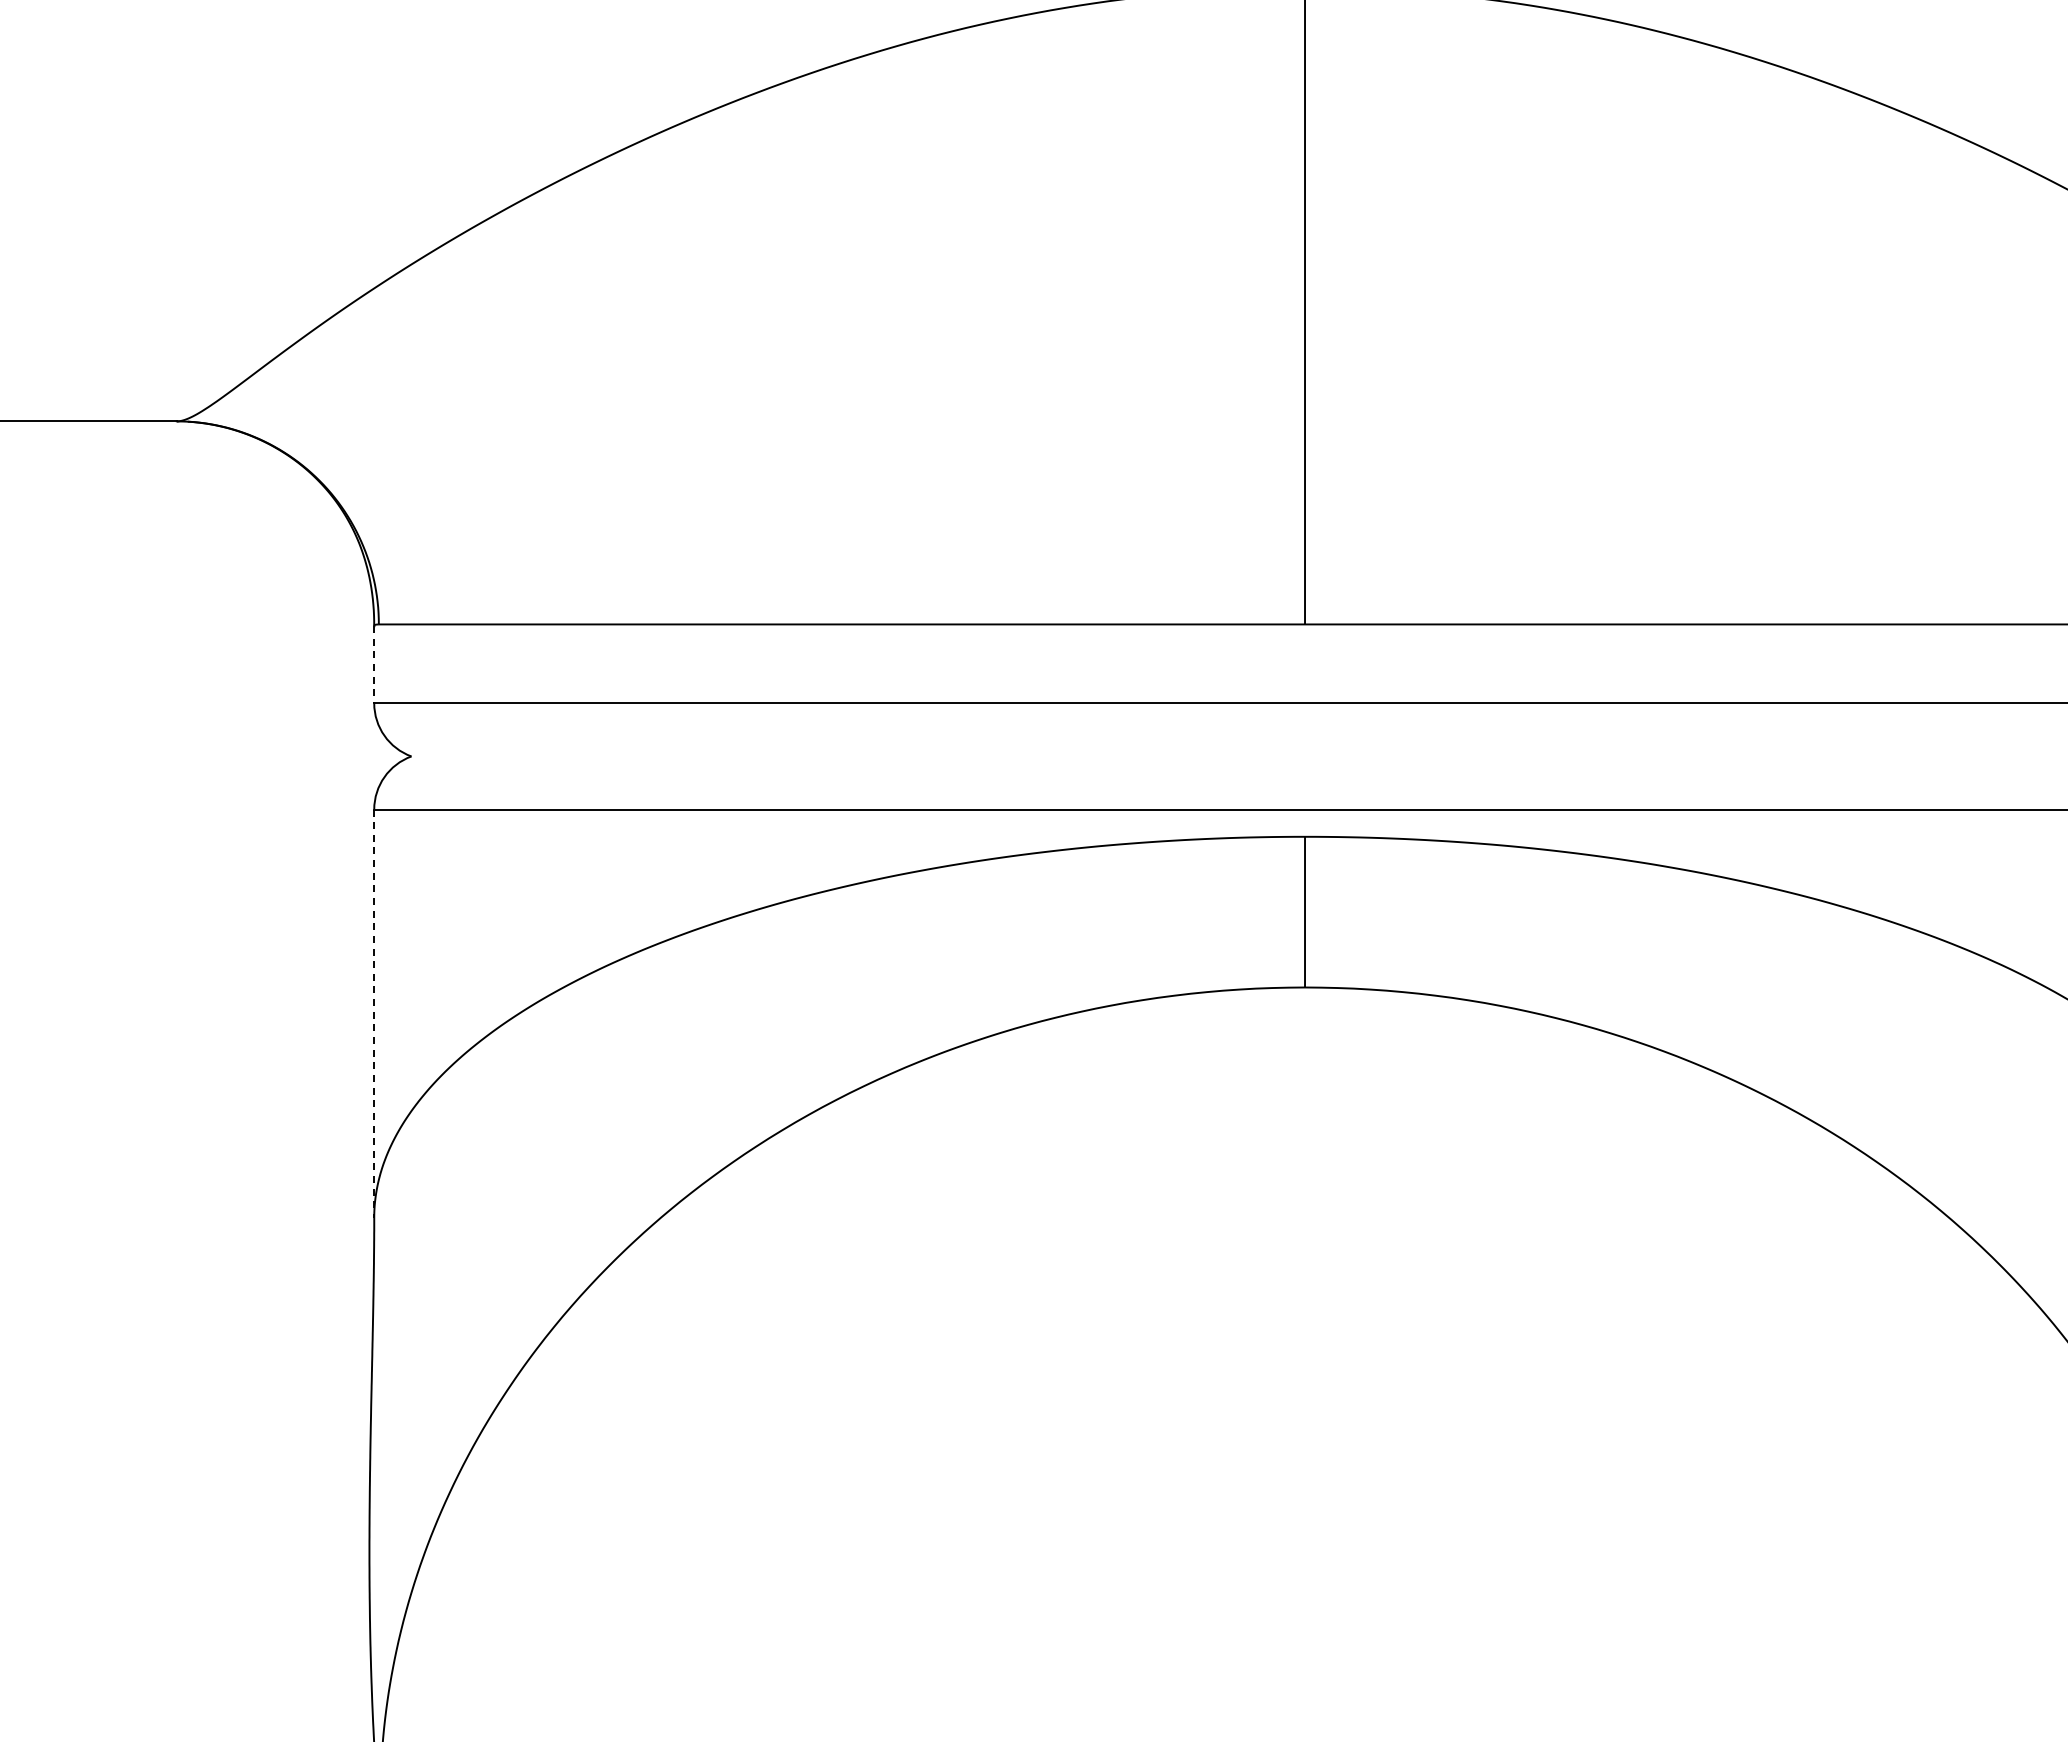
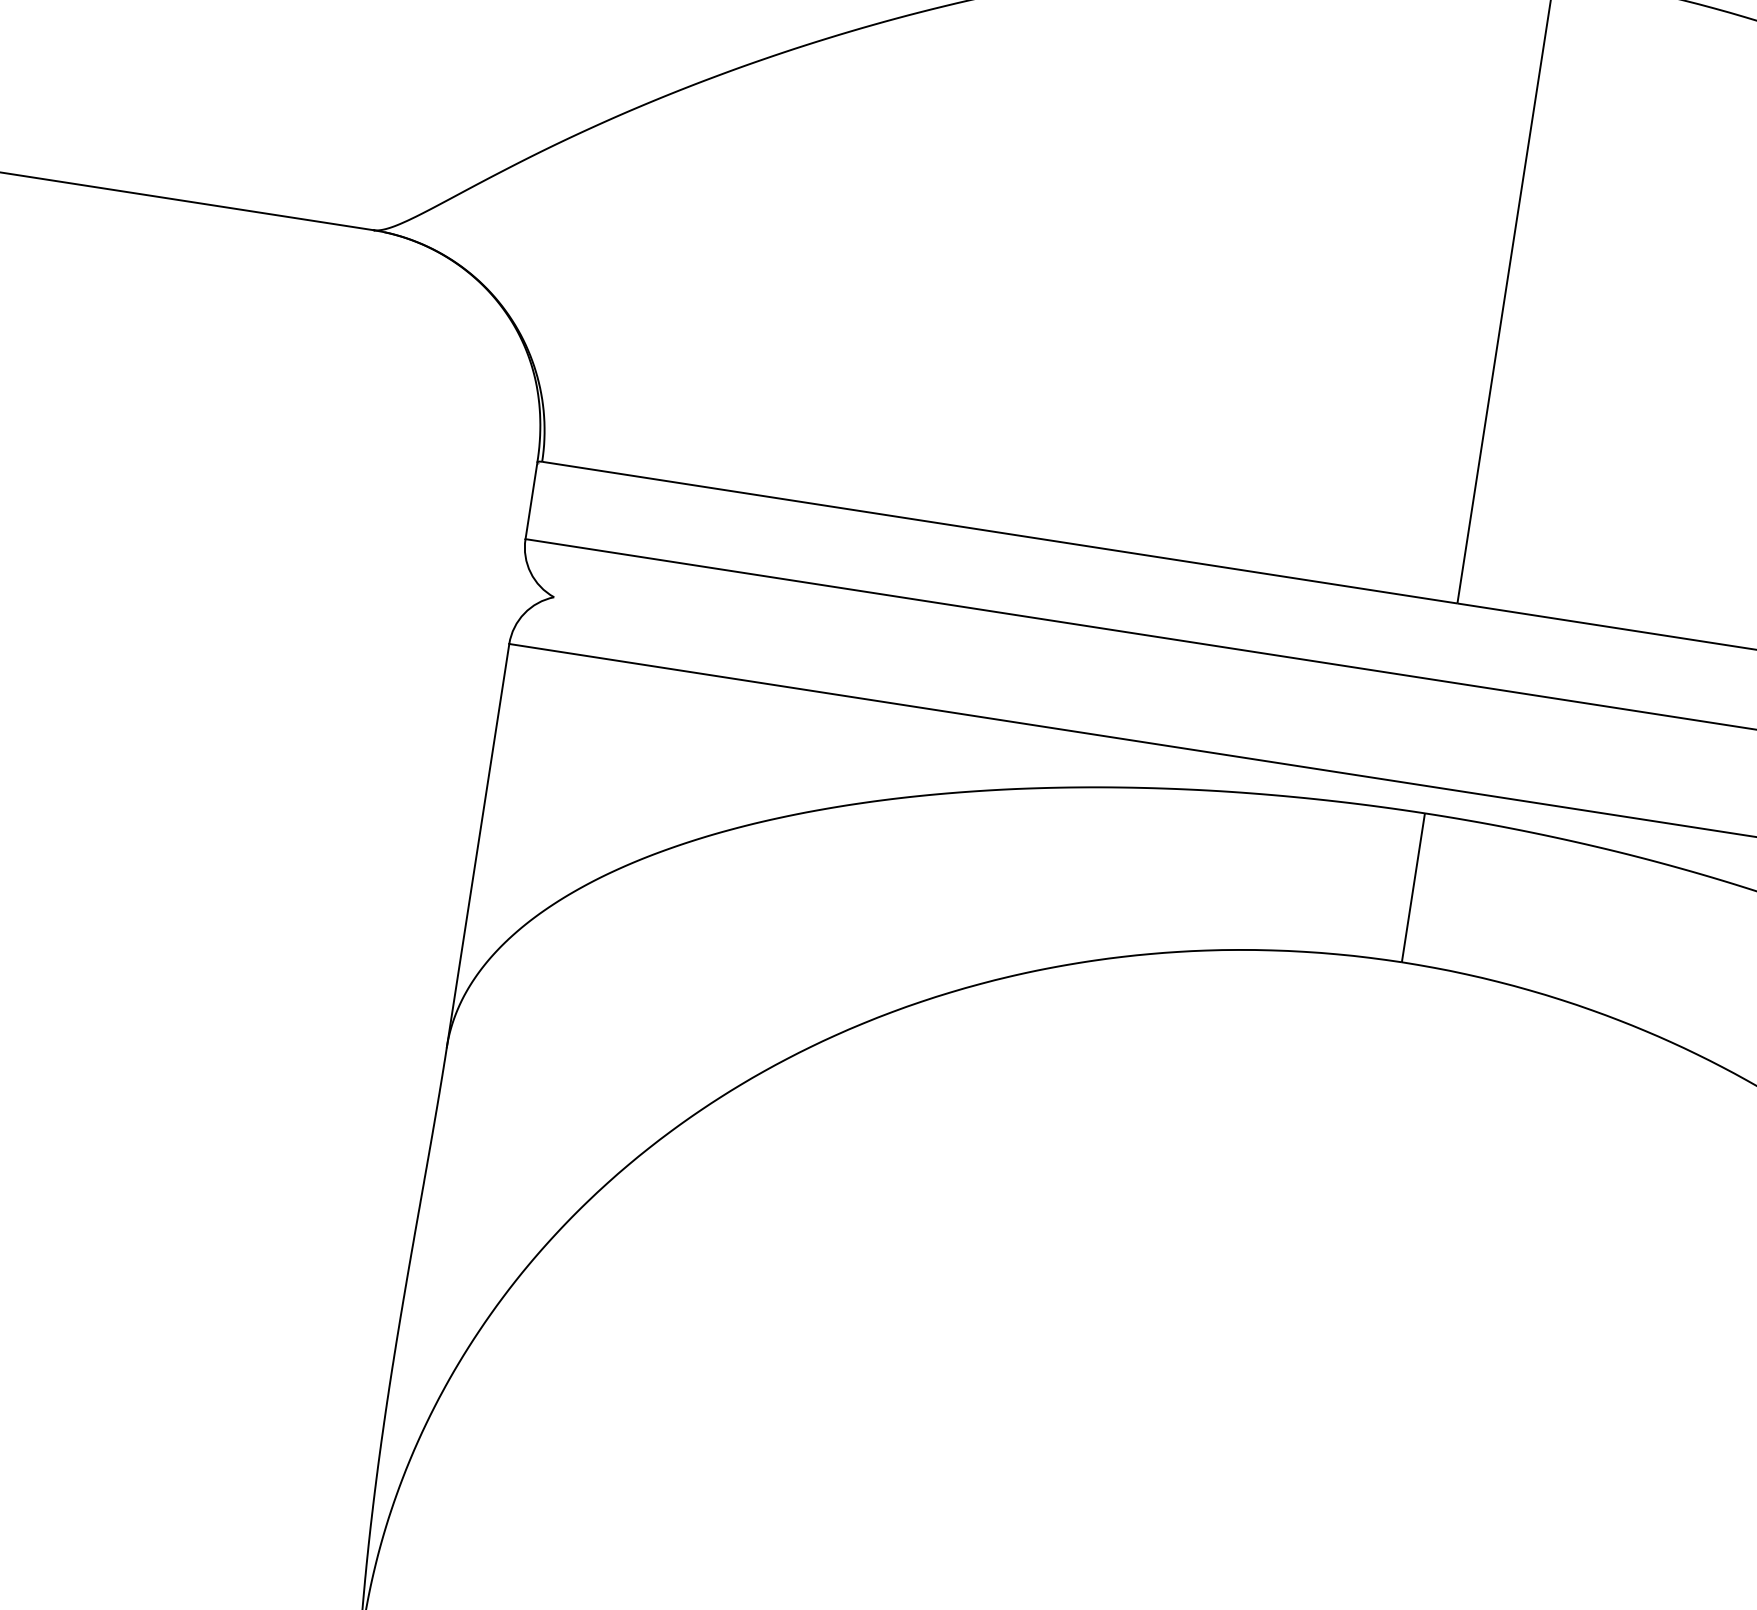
line: (374, 664) -> (531, 500), dashed -> solid
line: (374, 1014) -> (478, 846), dashed -> solid

